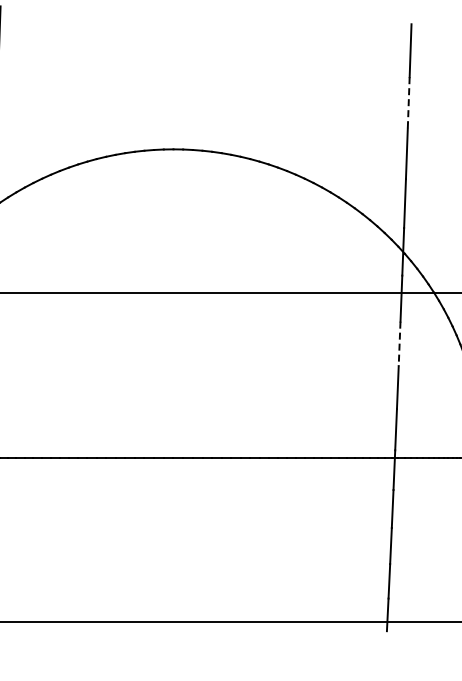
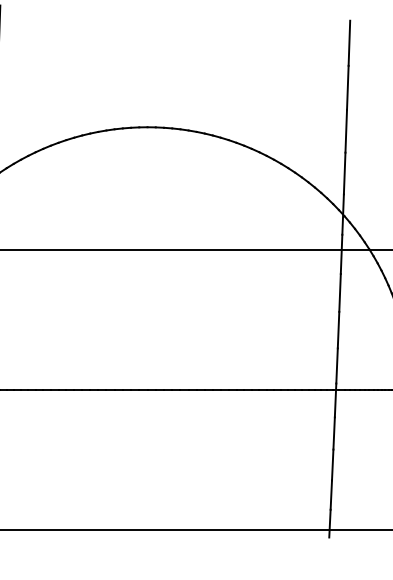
line: (408, 103) -> (347, 88), dashed -> solid
line: (399, 344) -> (339, 293), dashed -> solid

